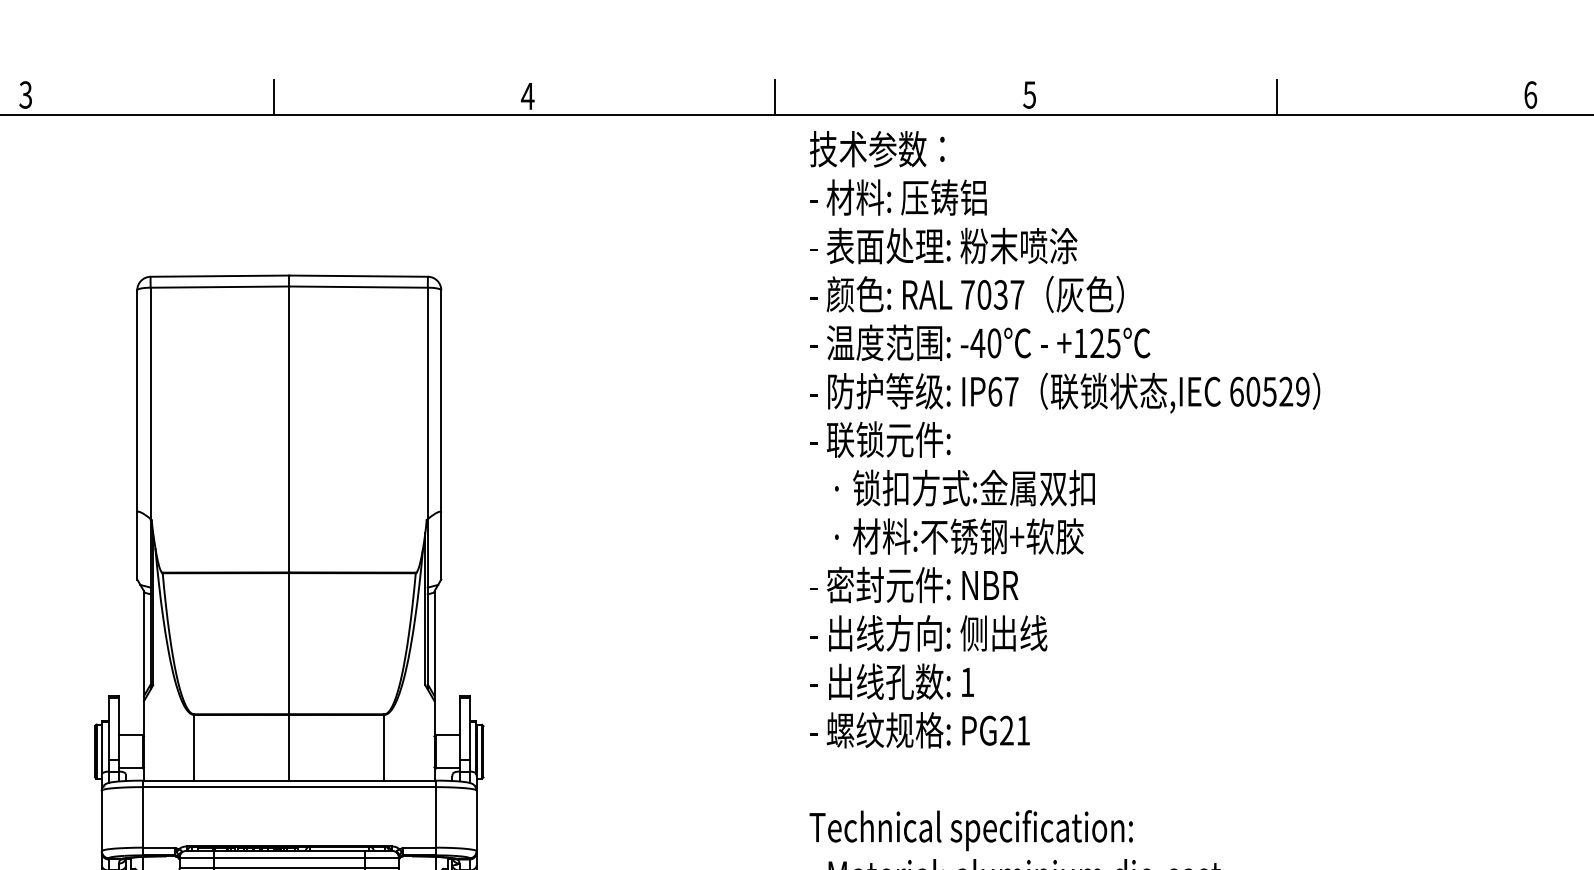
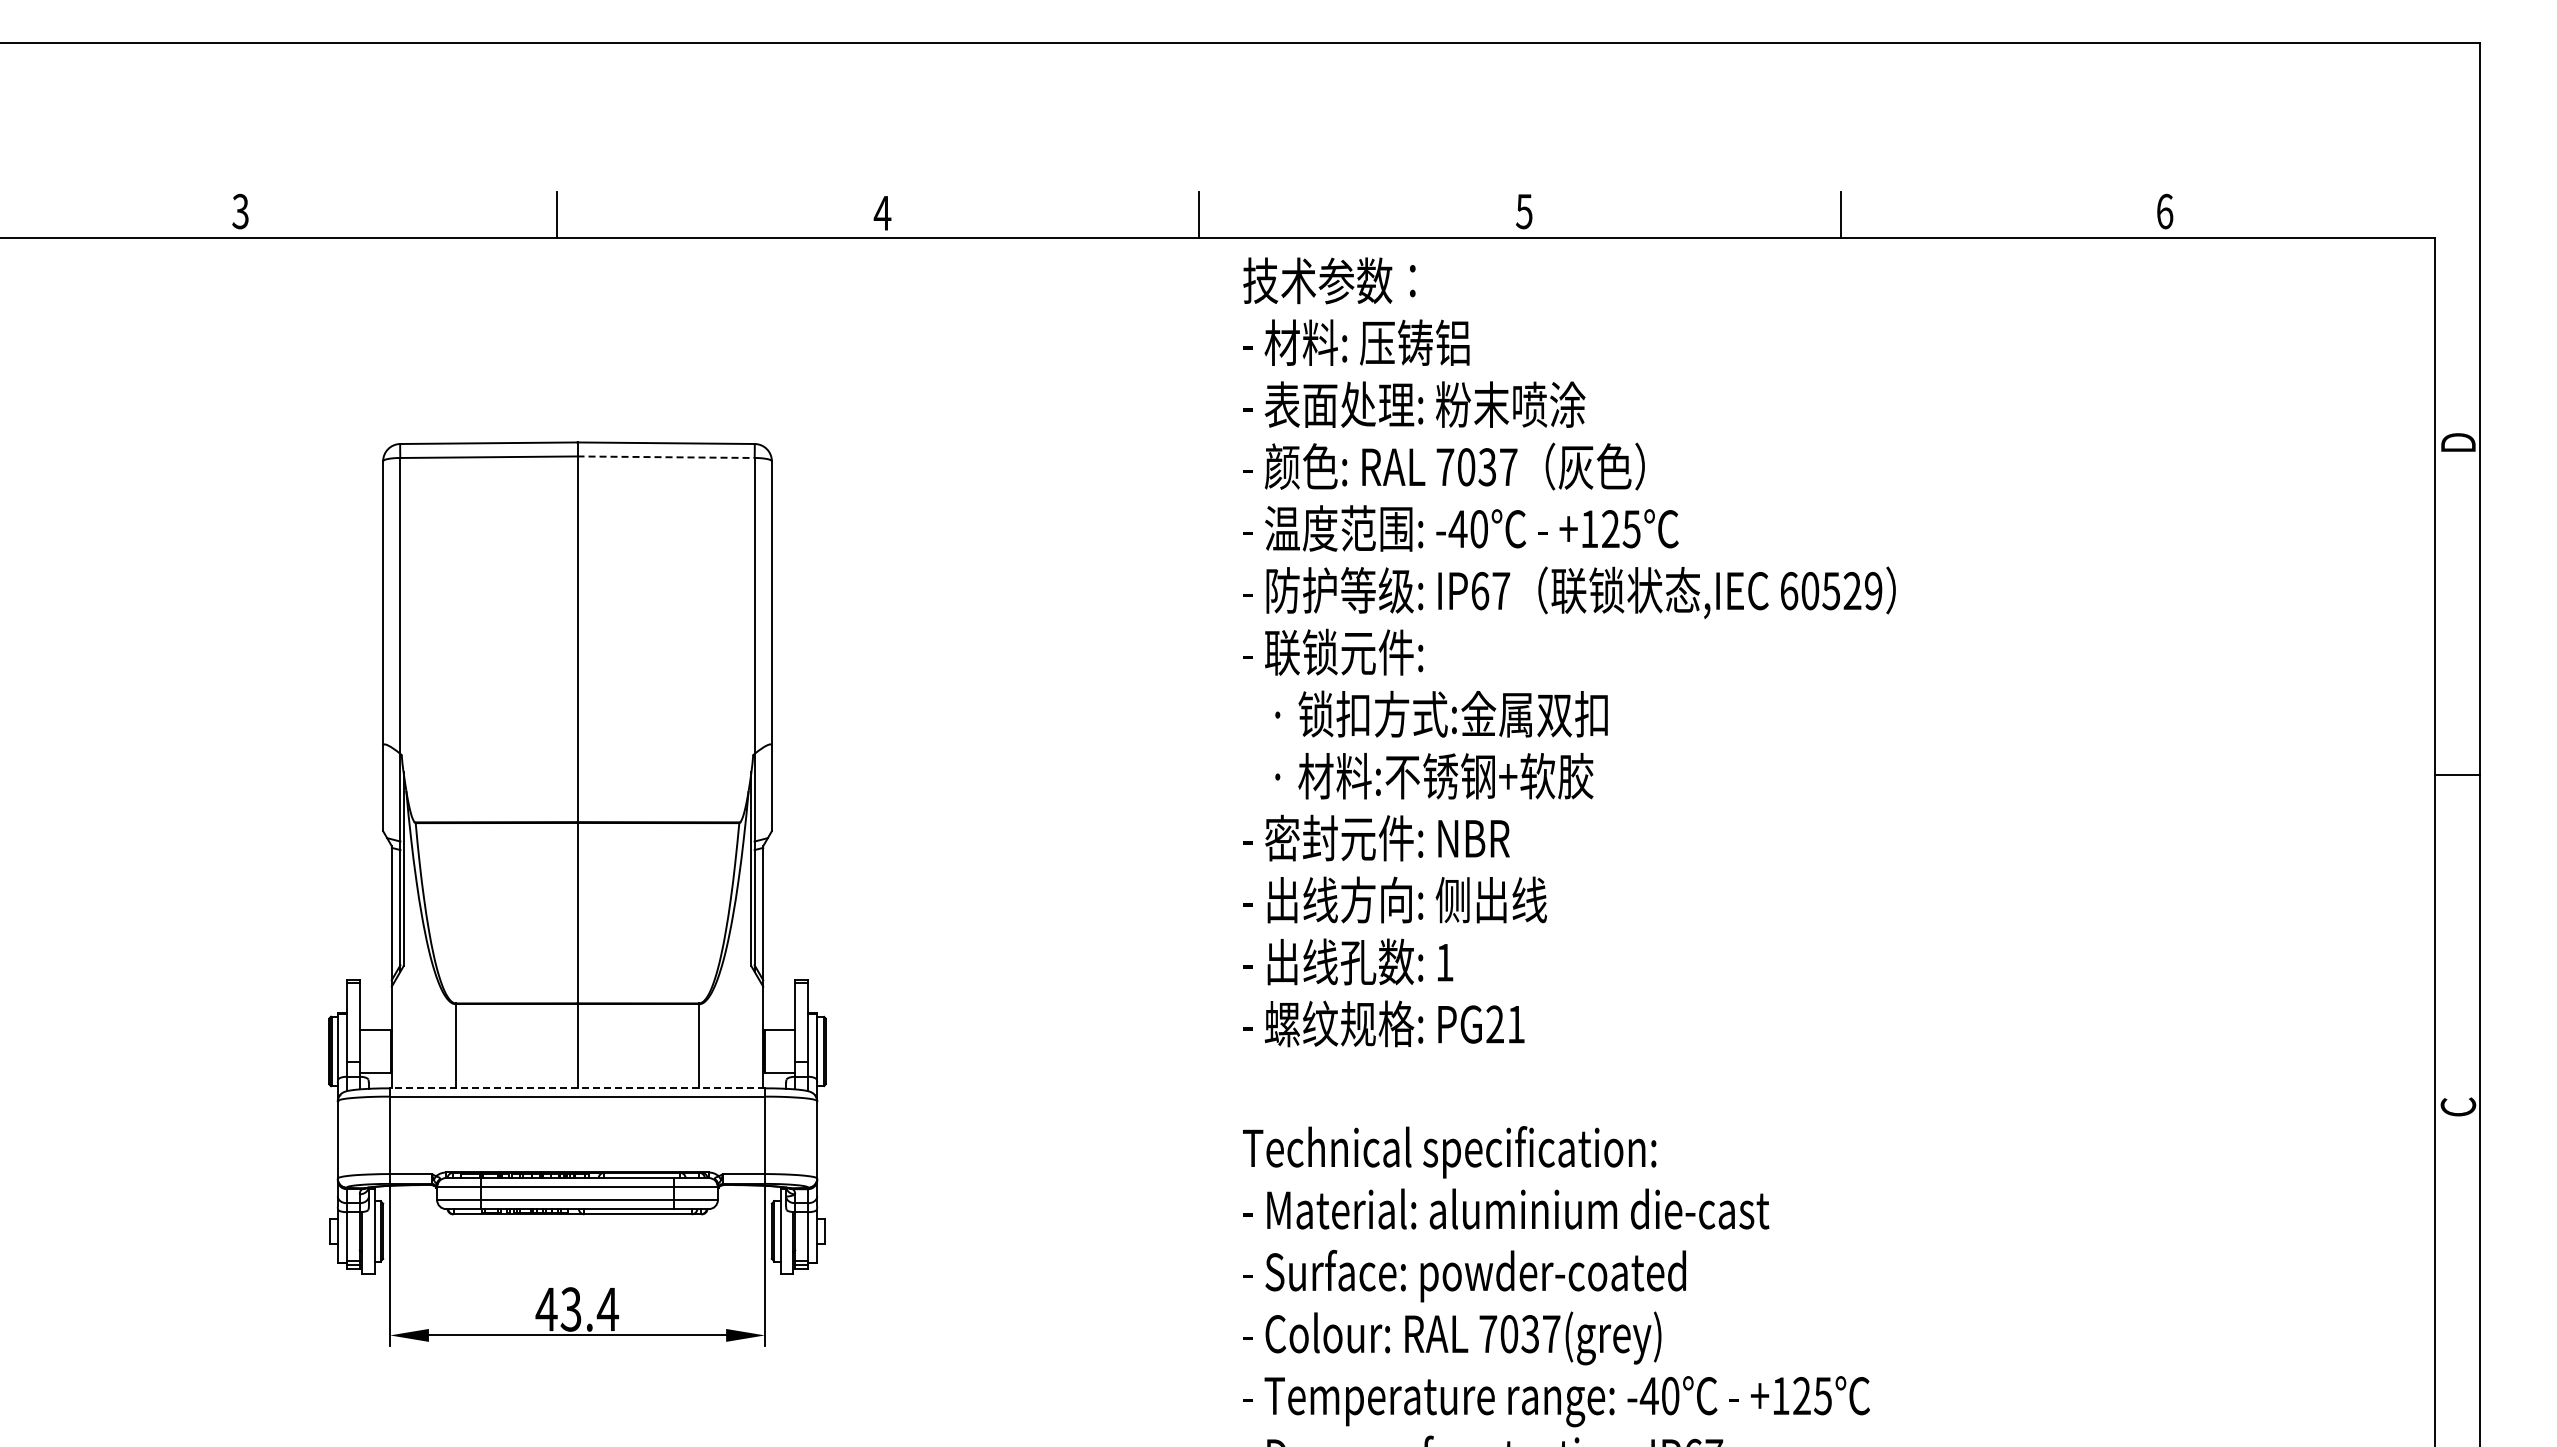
line: (358, 287) -> (666, 457), solid -> dashed
line: (289, 780) -> (577, 1088), solid -> dashed

